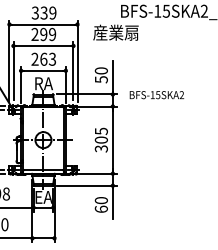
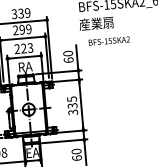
text: (115, 32) -> (96, 23), moved
text: (43, 58) -> (23, 47), 263 -> 223
text: (100, 79) -> (68, 60), 50 -> 60
text: (156, 95) -> (109, 41), moved
text: (101, 139) -> (72, 105), 305 -> 335

